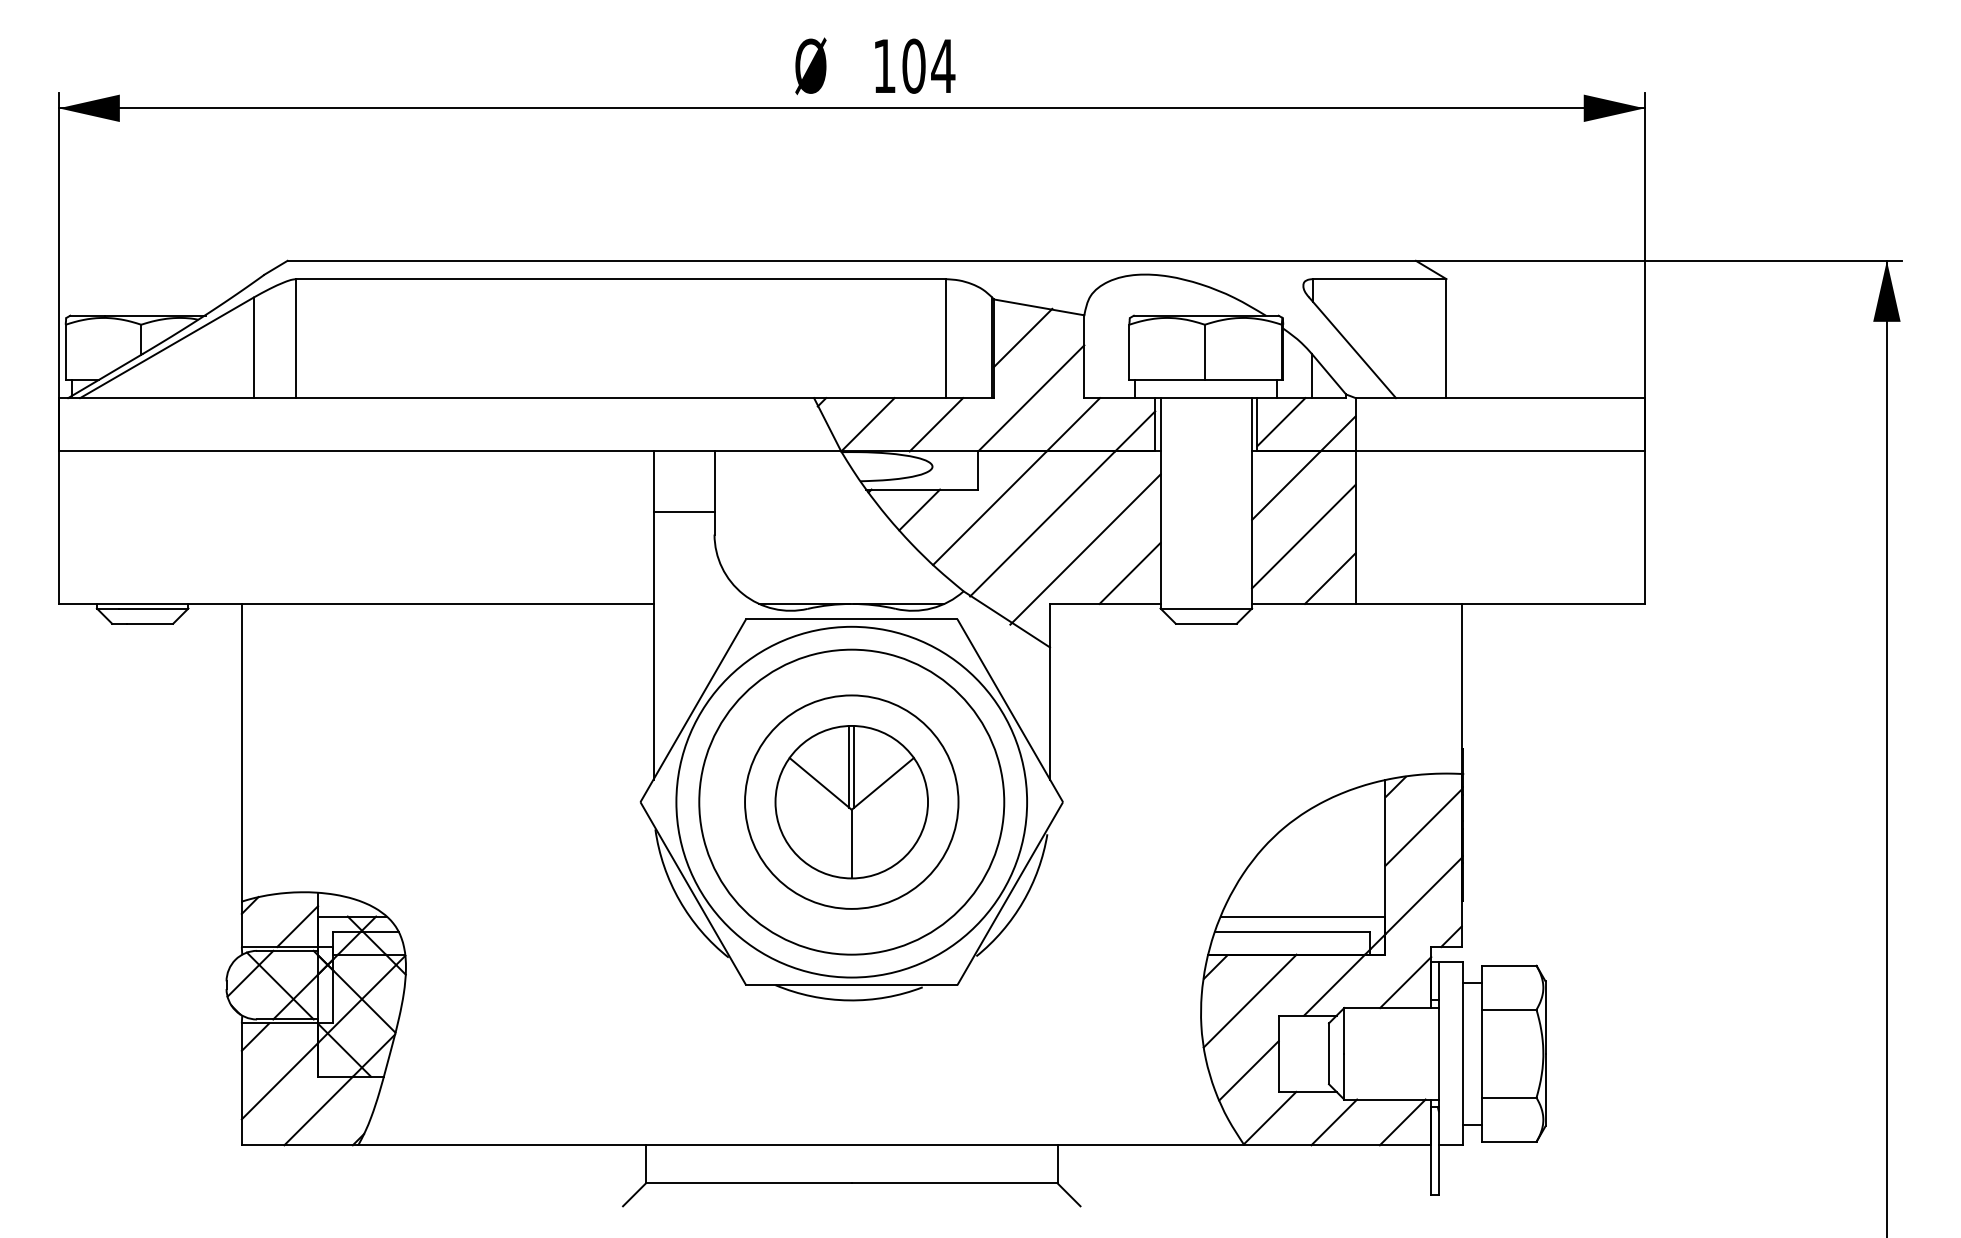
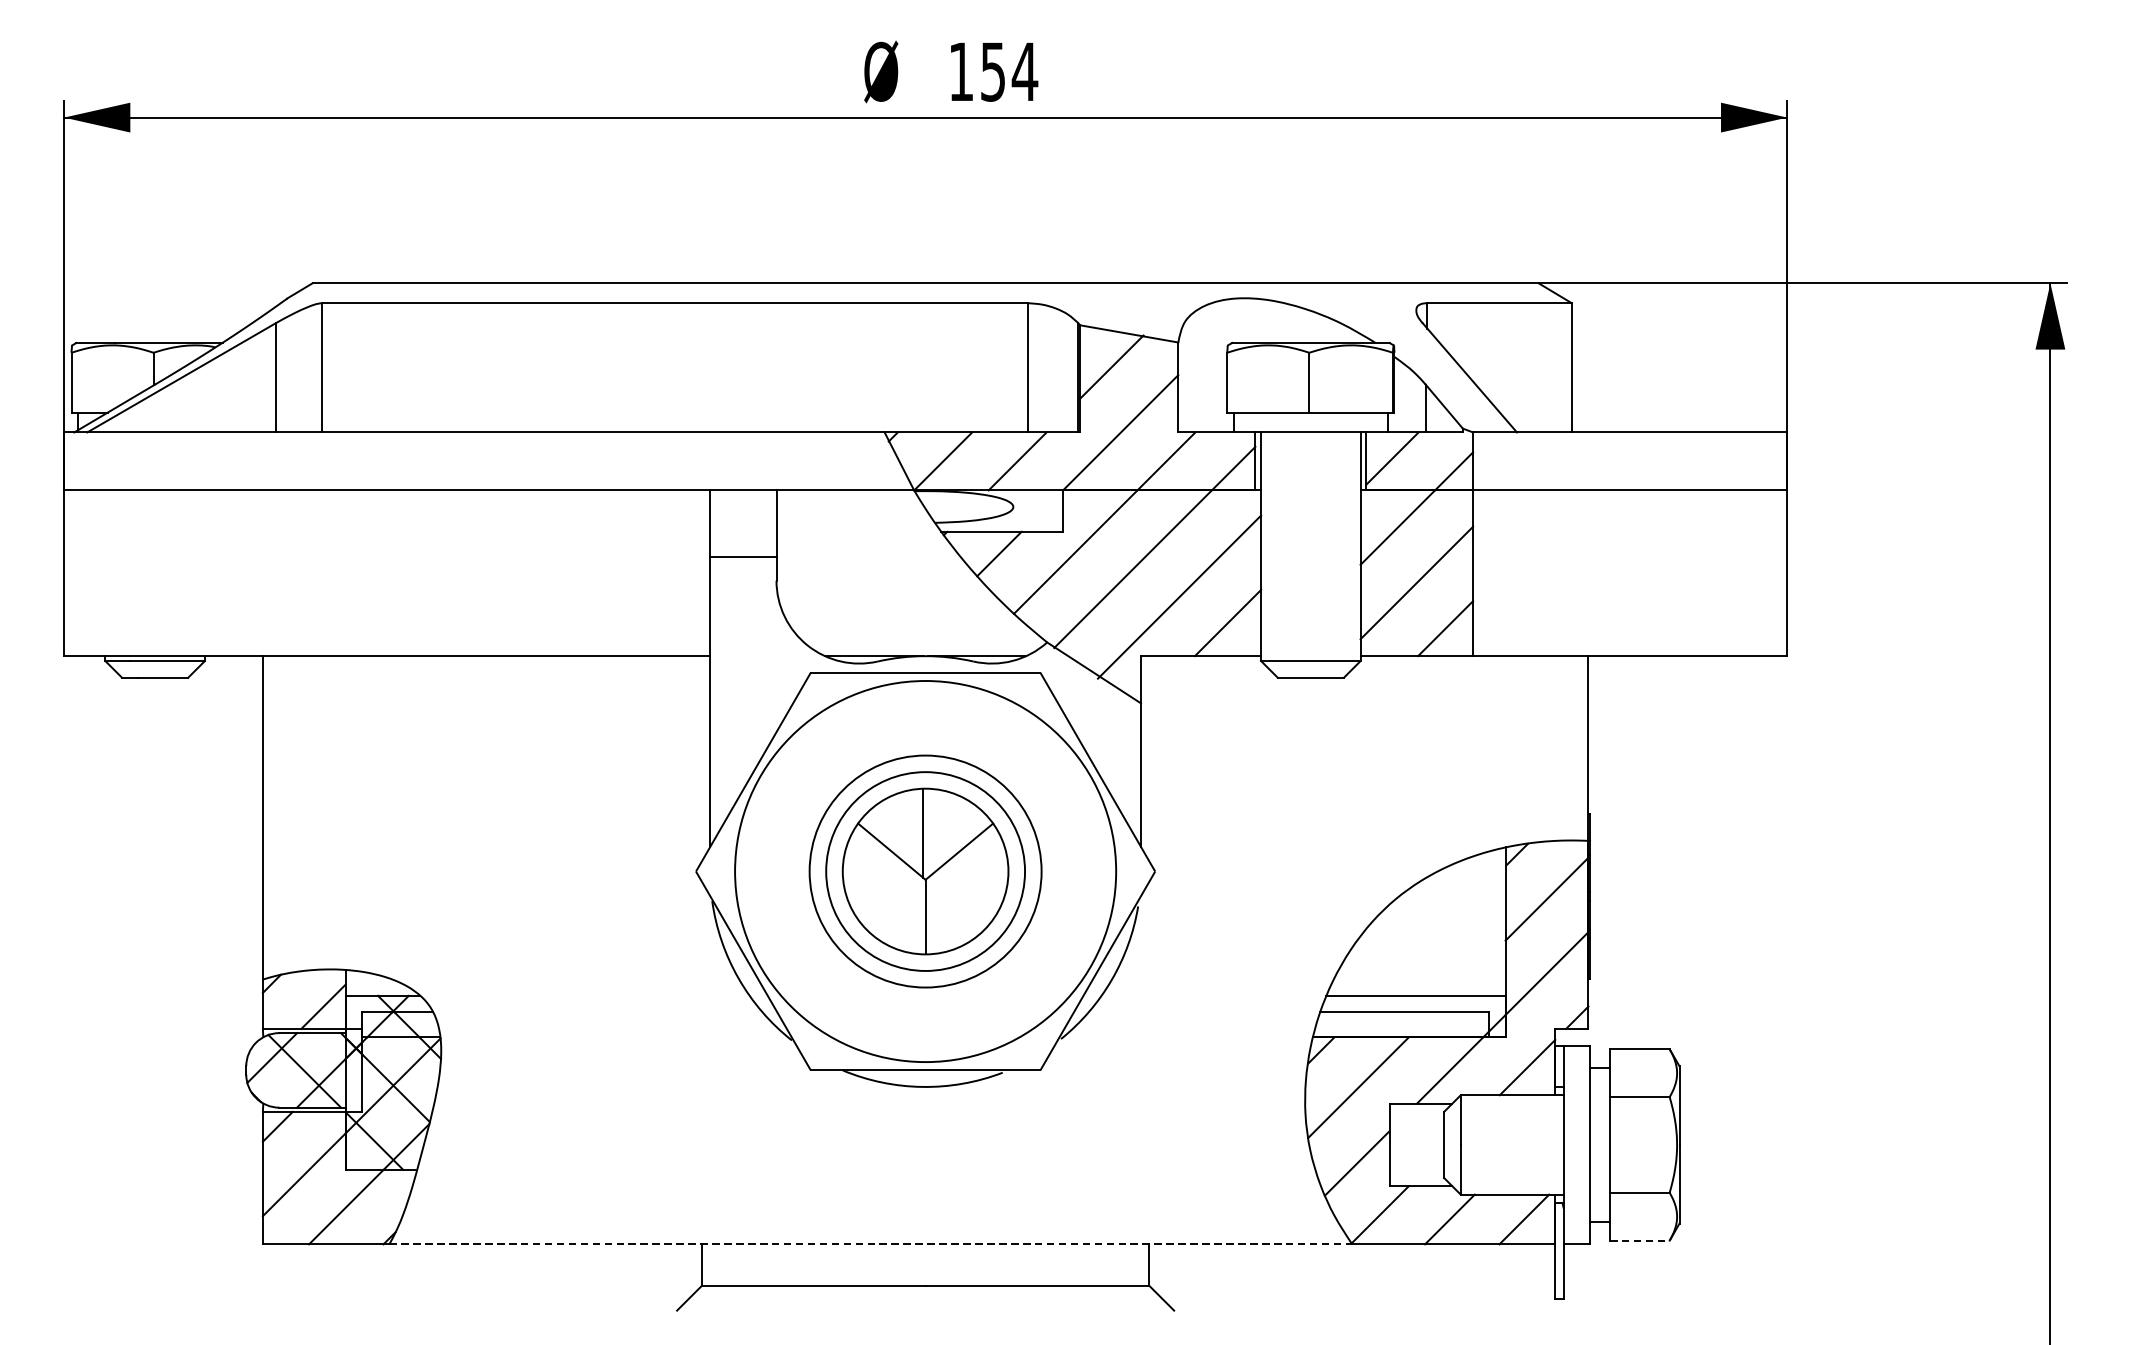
text: (913, 65) -> (992, 71), 104 -> 154
line: (854, 766) -> (928, 832), removed
circle: (851, 801) -> (925, 870), size x0.6
line: (1509, 1141) -> (1640, 1240), solid -> dashed
line: (801, 1145) -> (870, 1244), solid -> dashed

